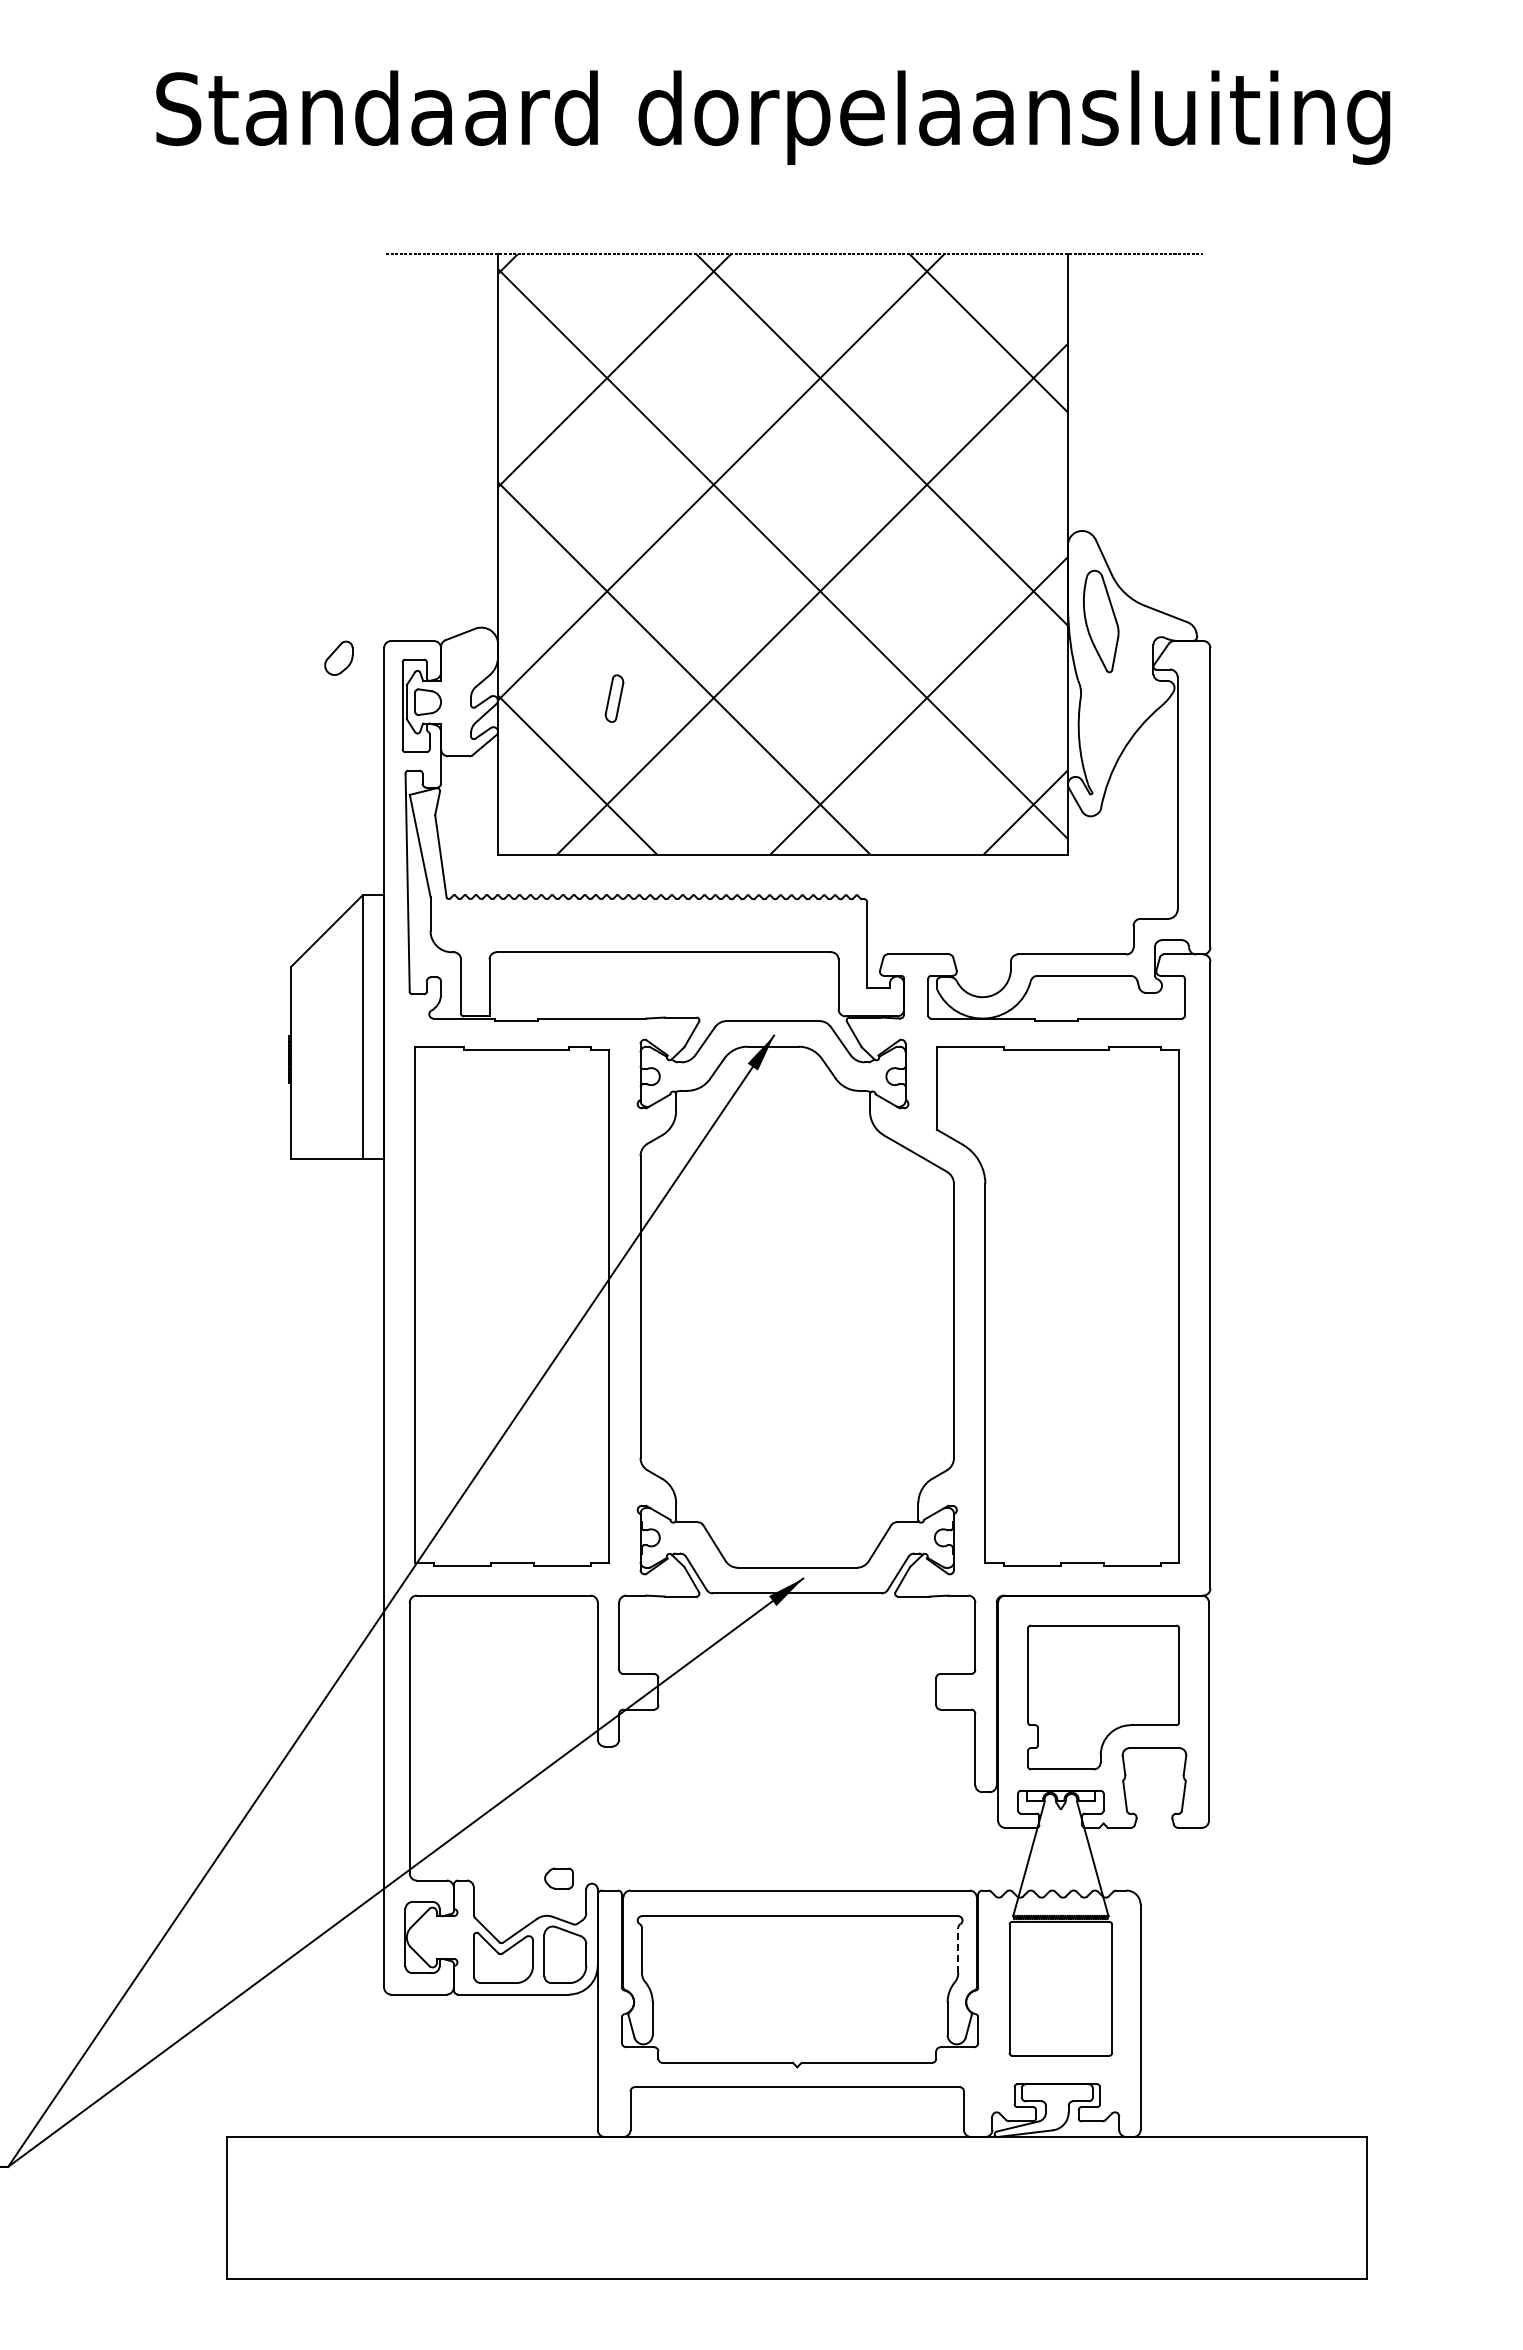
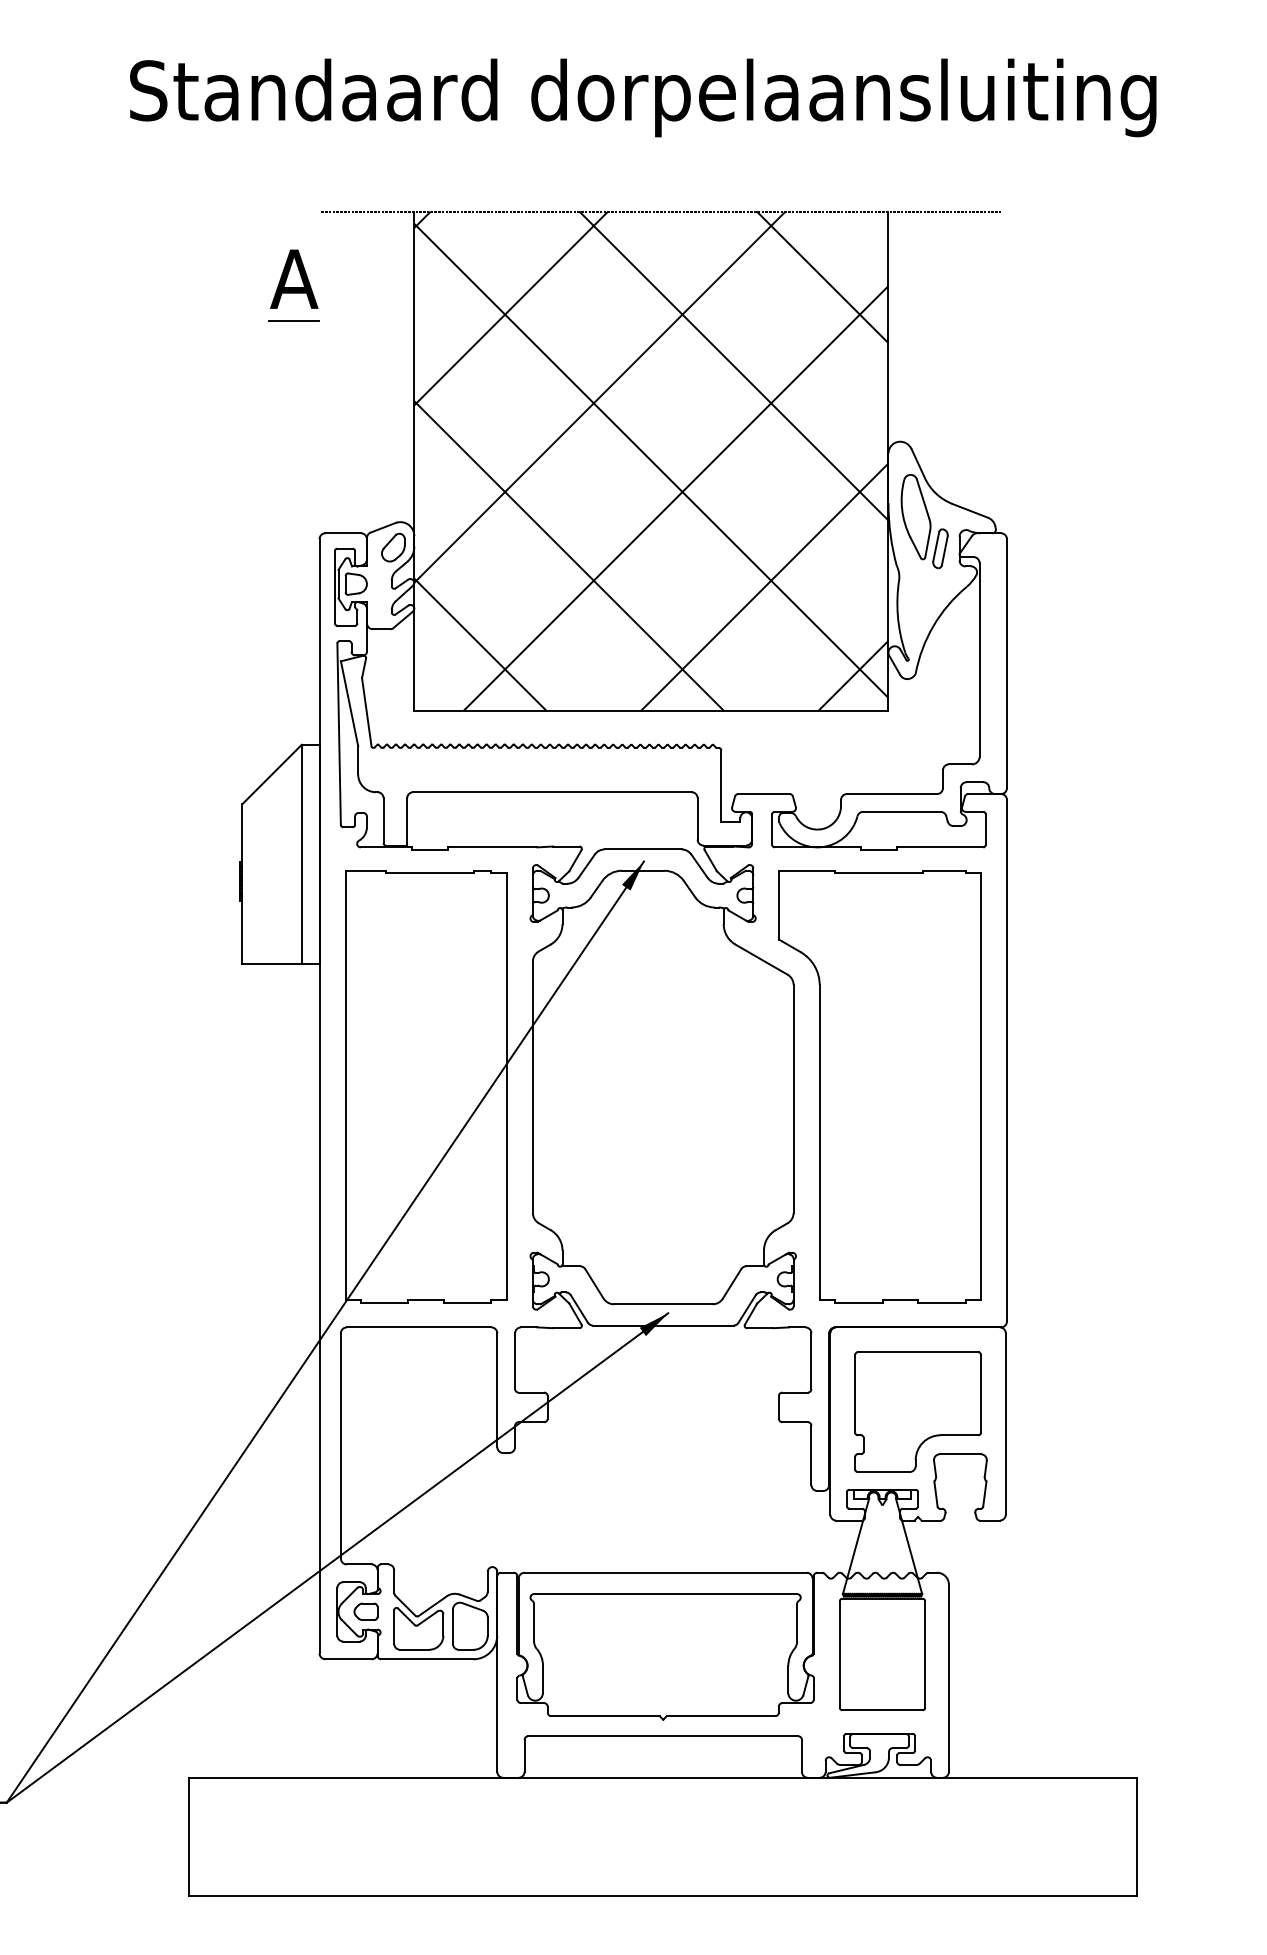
part: (353, 343) -> (294, 285), added
part: (338, 657) -> (393, 546), moved
part: (614, 698) -> (940, 548), moved
part: (558, 1878) -> (365, 1611), moved
line: (958, 1950) -> (797, 1622), dashed -> solid

